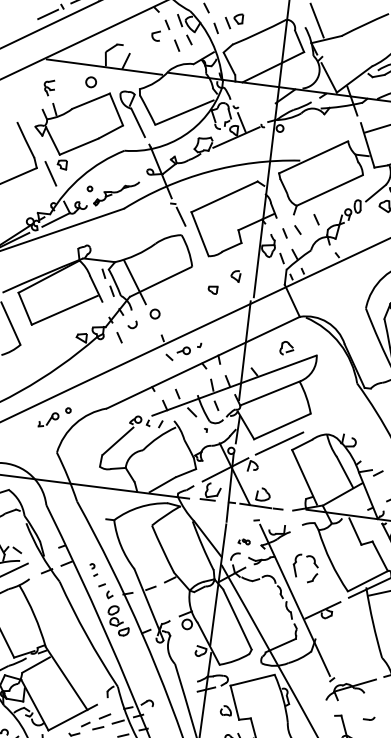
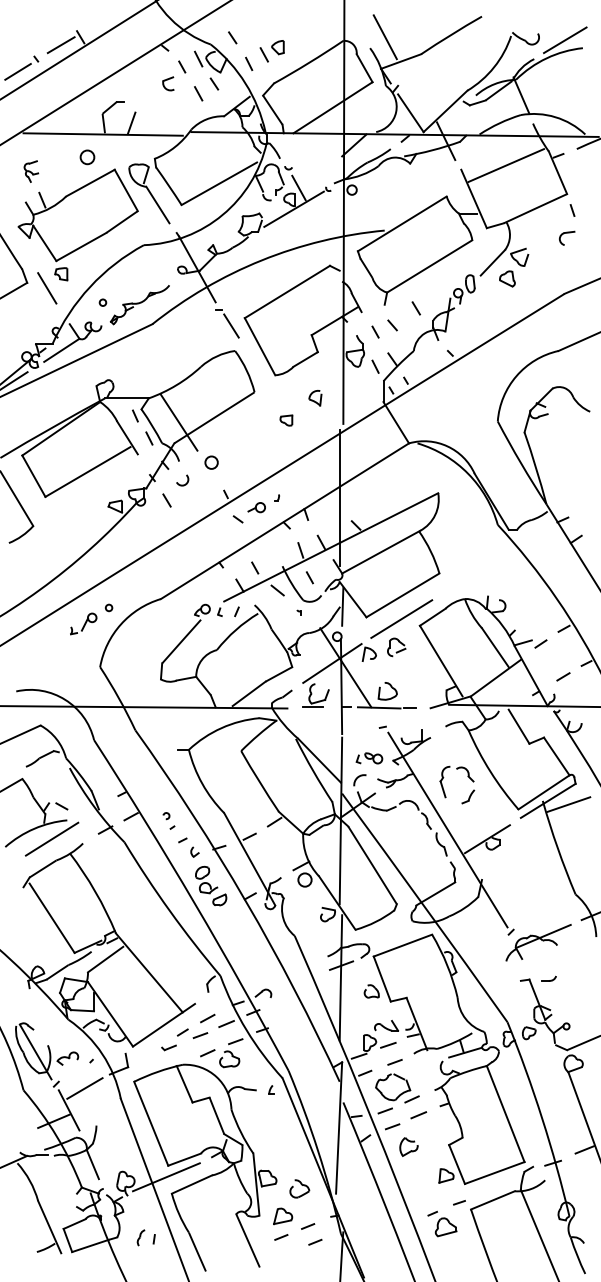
part: (286, 348) -> (396, 647), moved
part: (244, 541) -> (369, 758), size x1.67
part: (369, 718) -> (548, 978), moved

